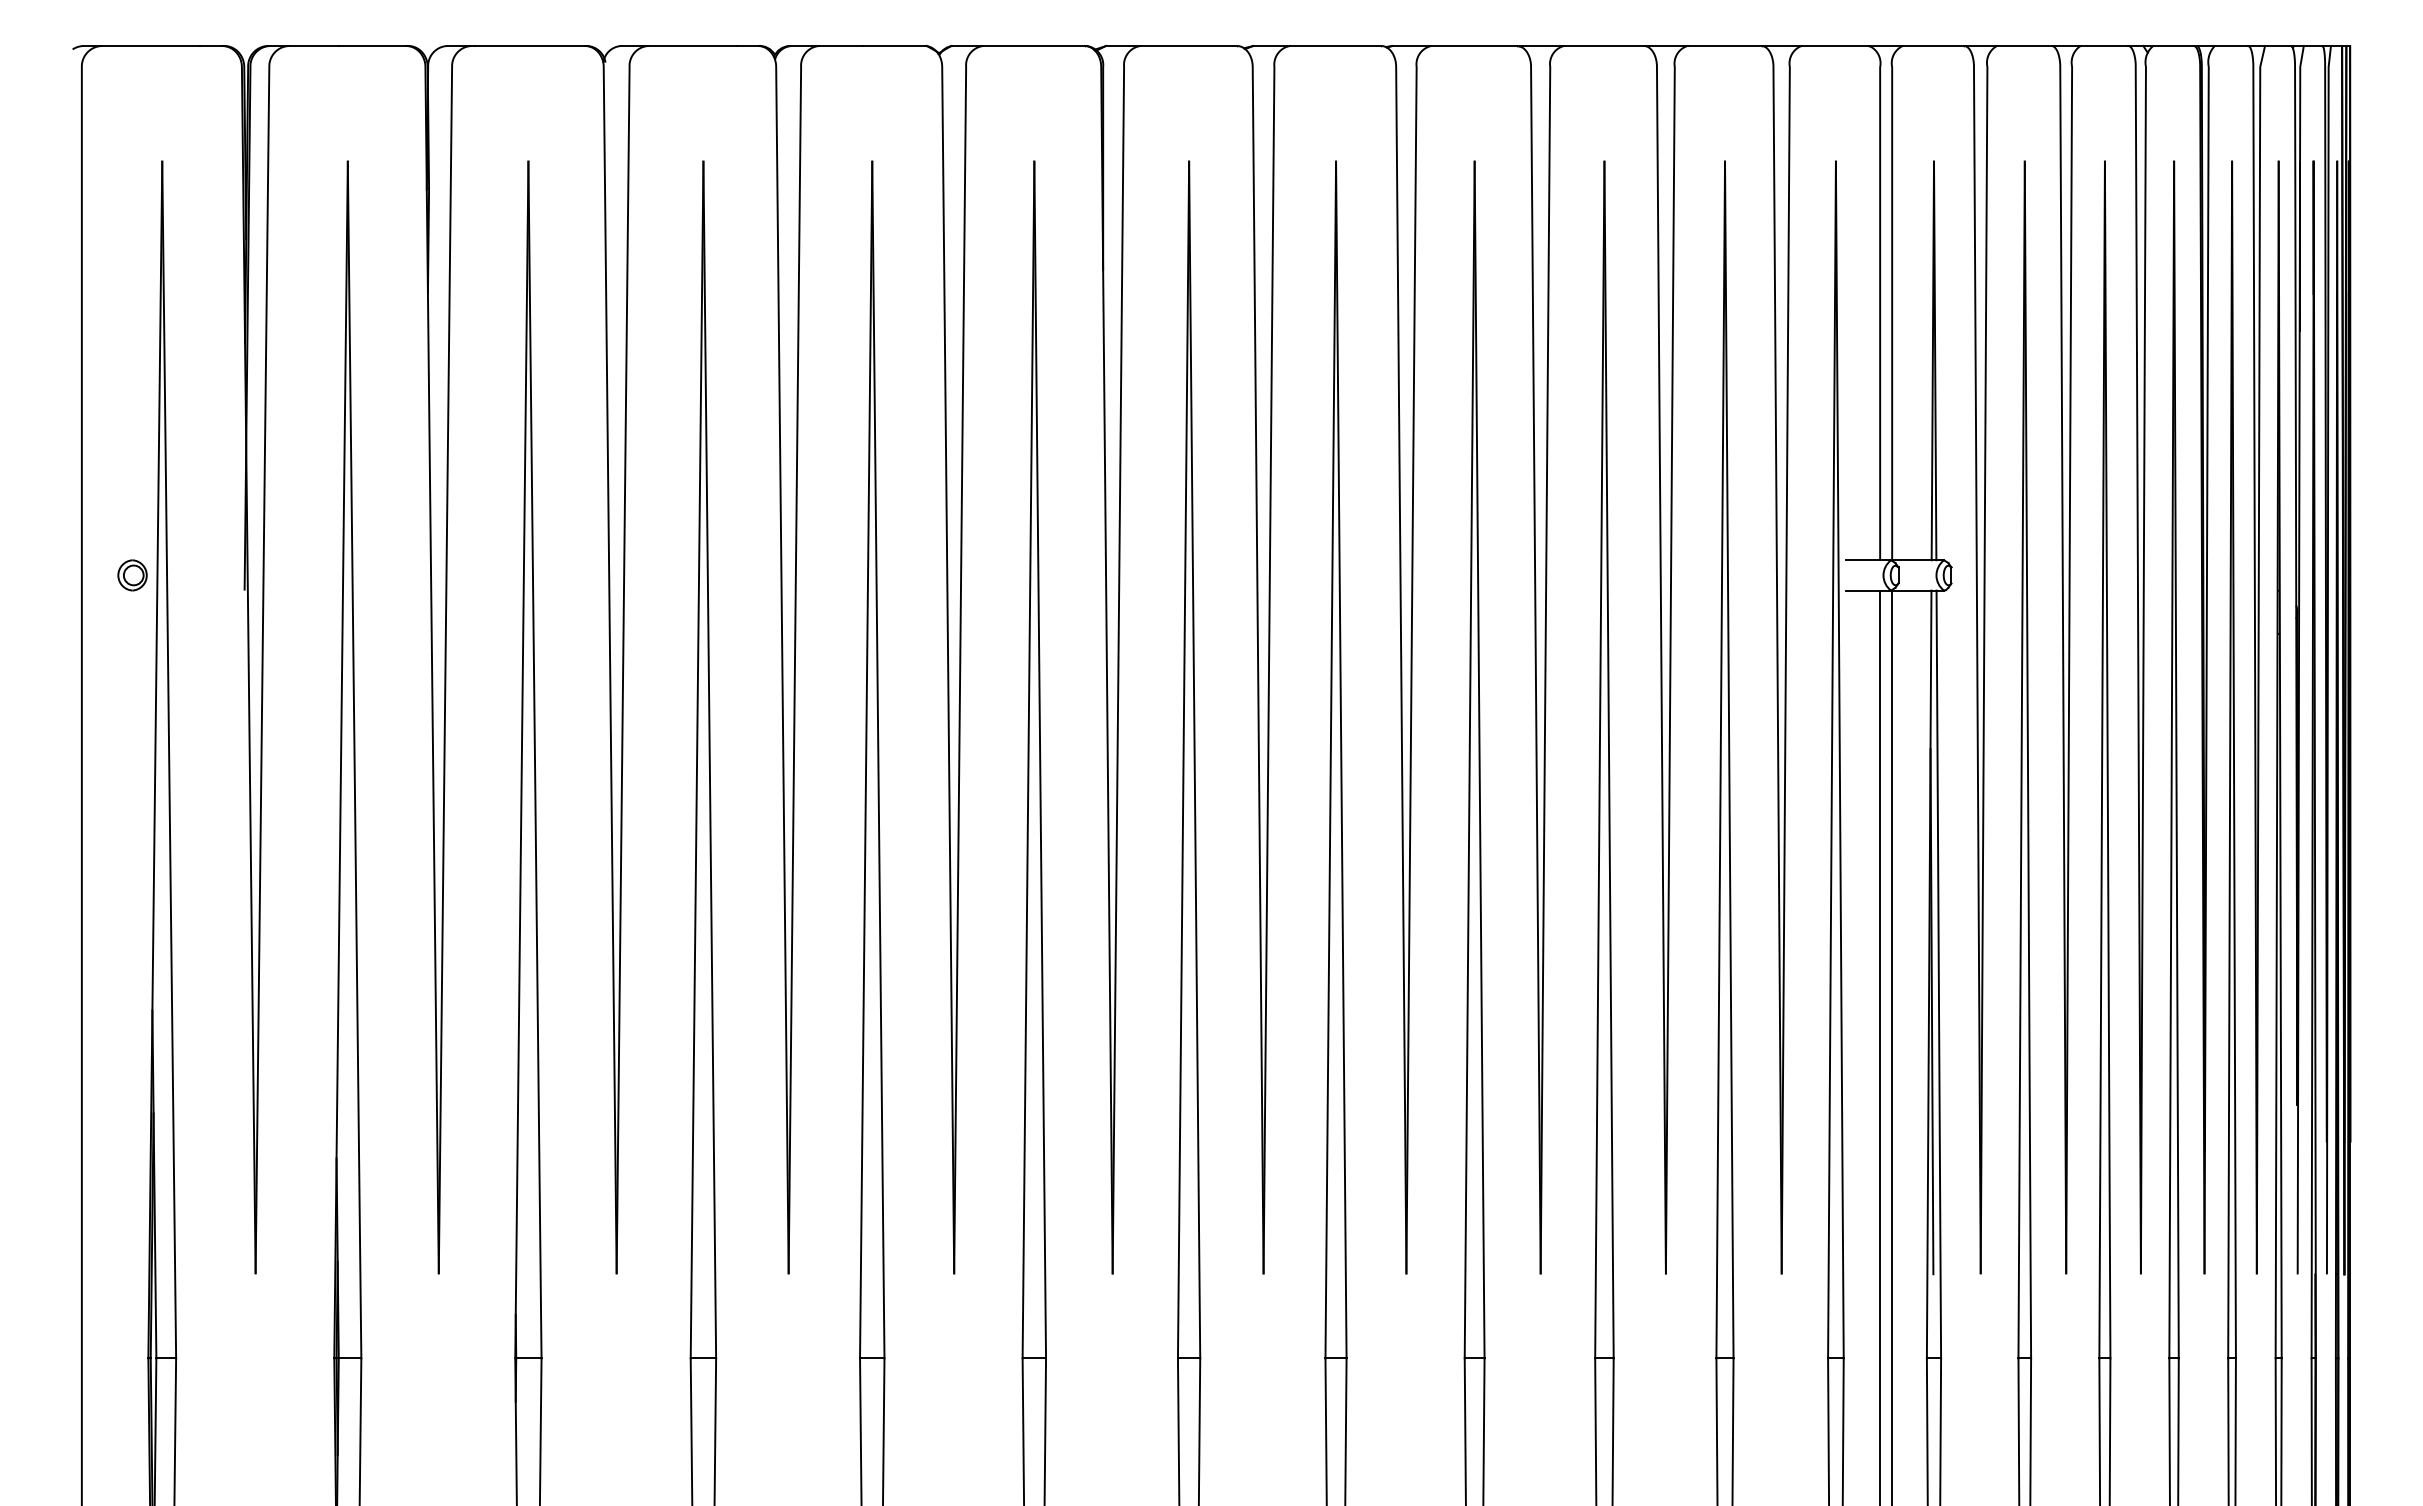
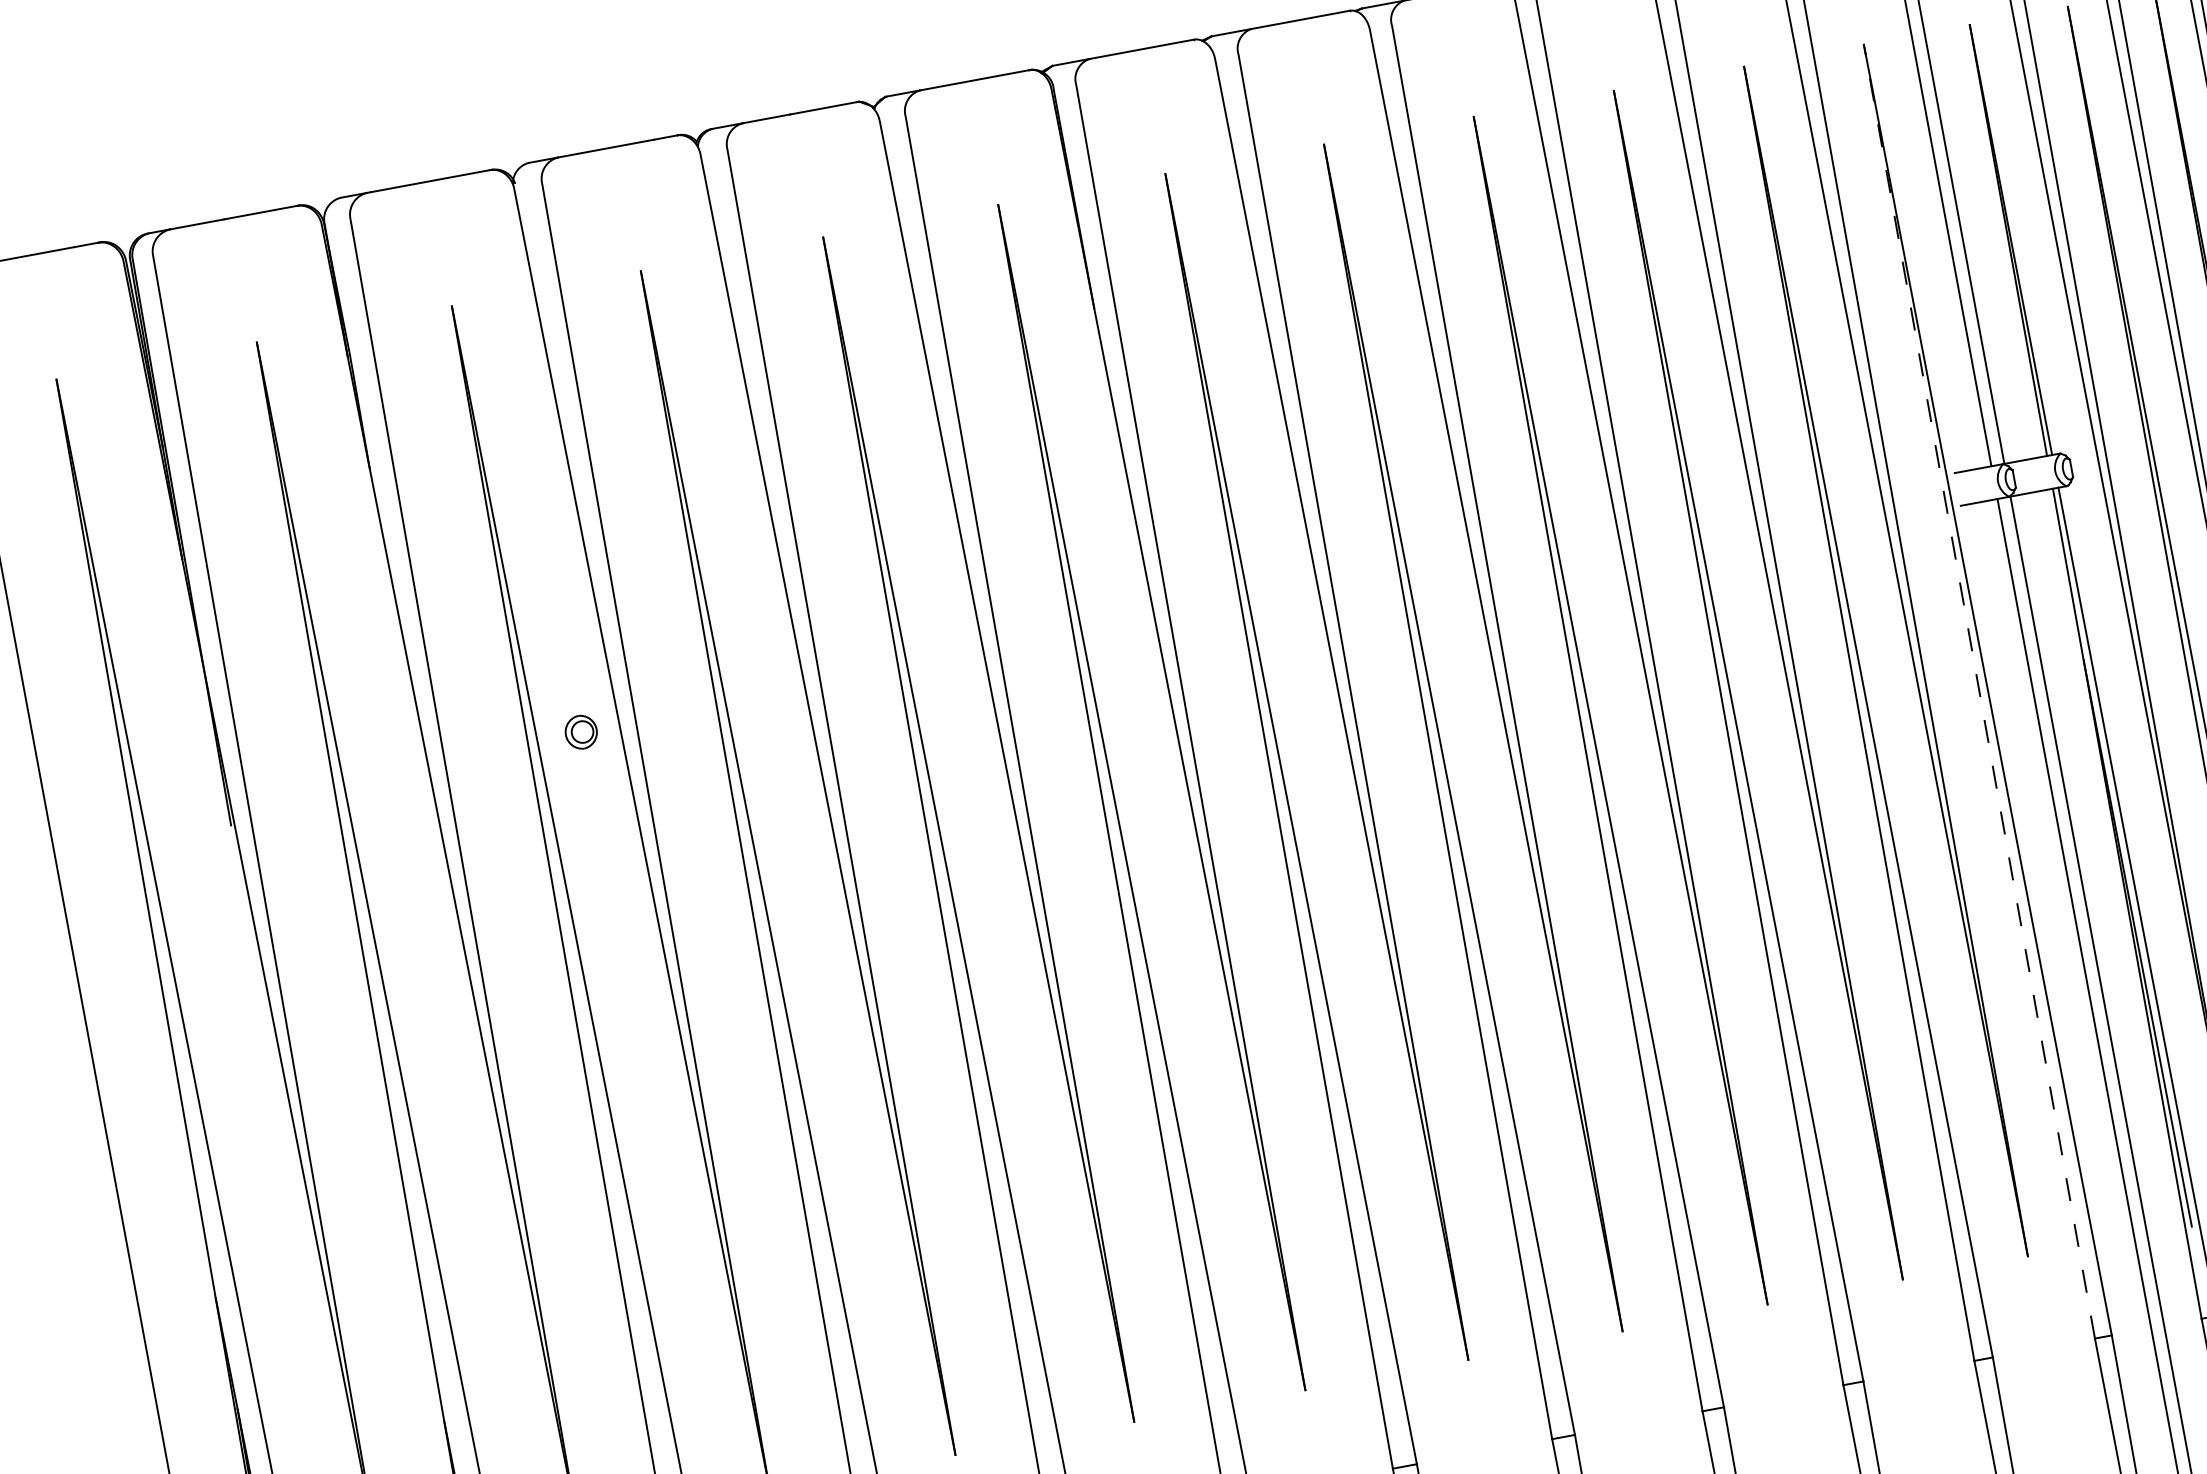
part: (132, 575) -> (581, 732), moved
line: (1832, 759) -> (1979, 690), solid -> dashed

